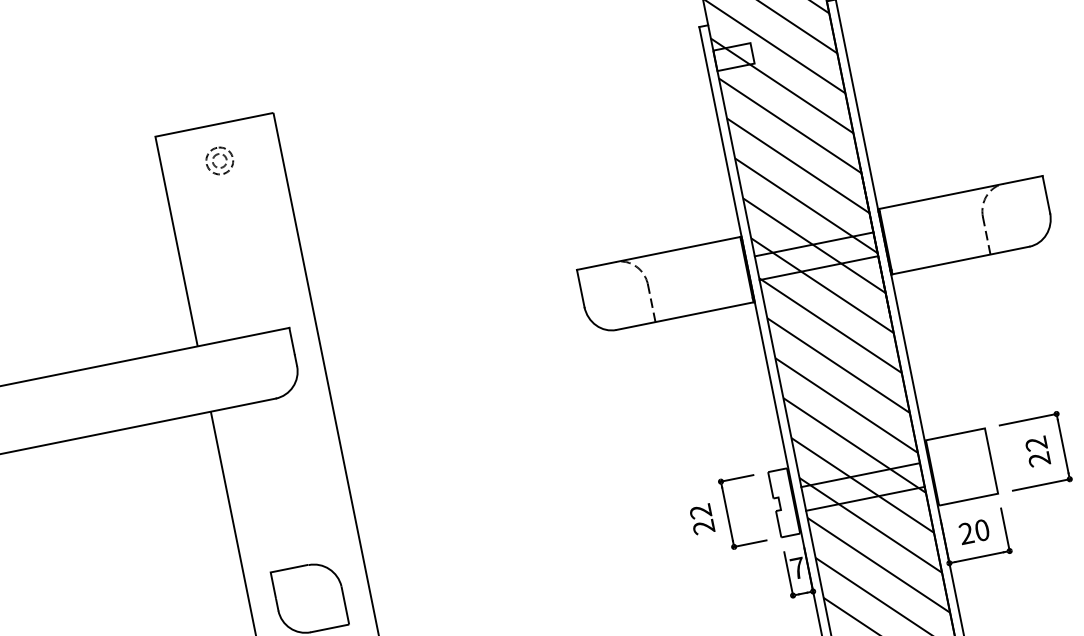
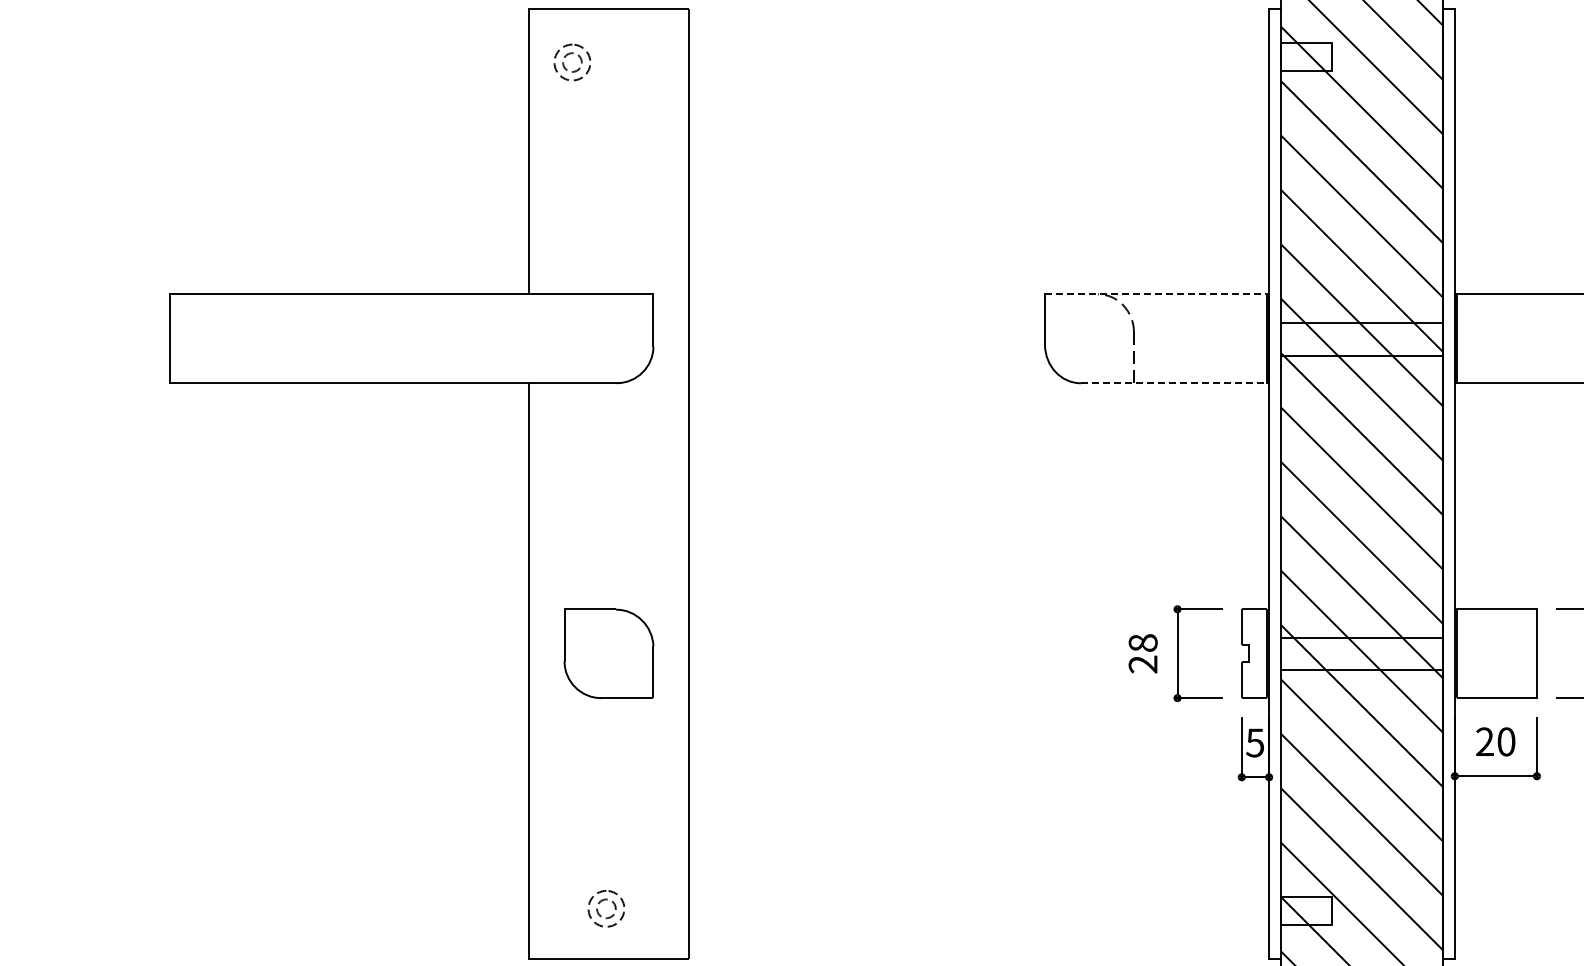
part: (214, 163) -> (564, 64), moved
line: (658, 253) -> (1156, 294), solid -> dashed
line: (685, 316) -> (1174, 383), solid -> dashed
text: (700, 511) -> (1142, 642), 22 -> 28
text: (797, 567) -> (1255, 742), 7 -> 5

